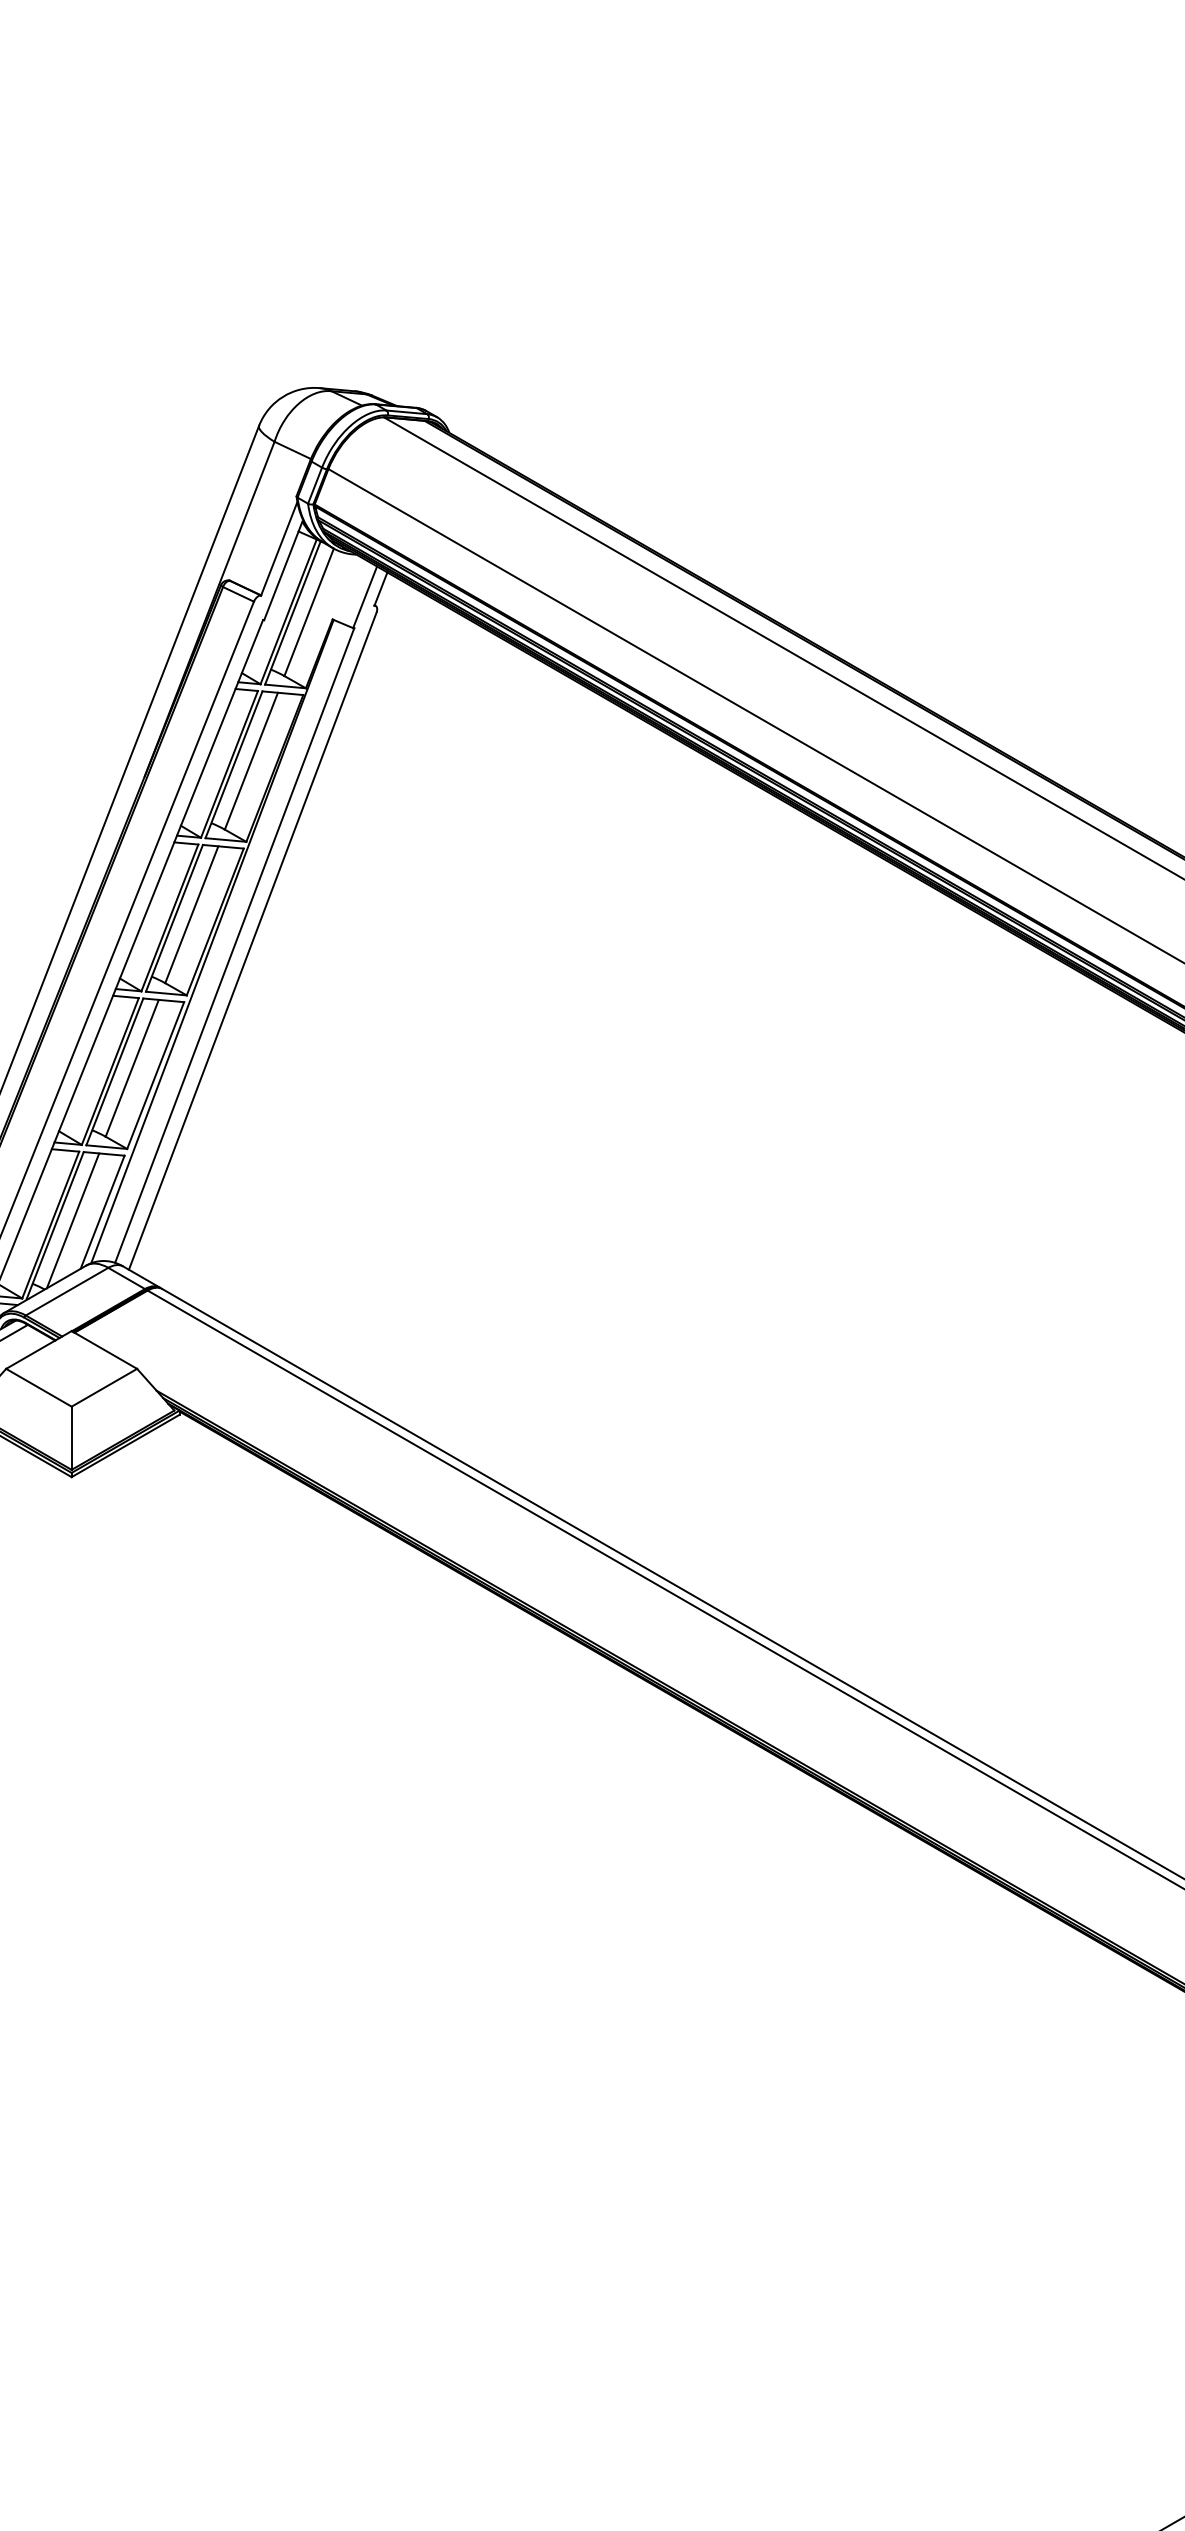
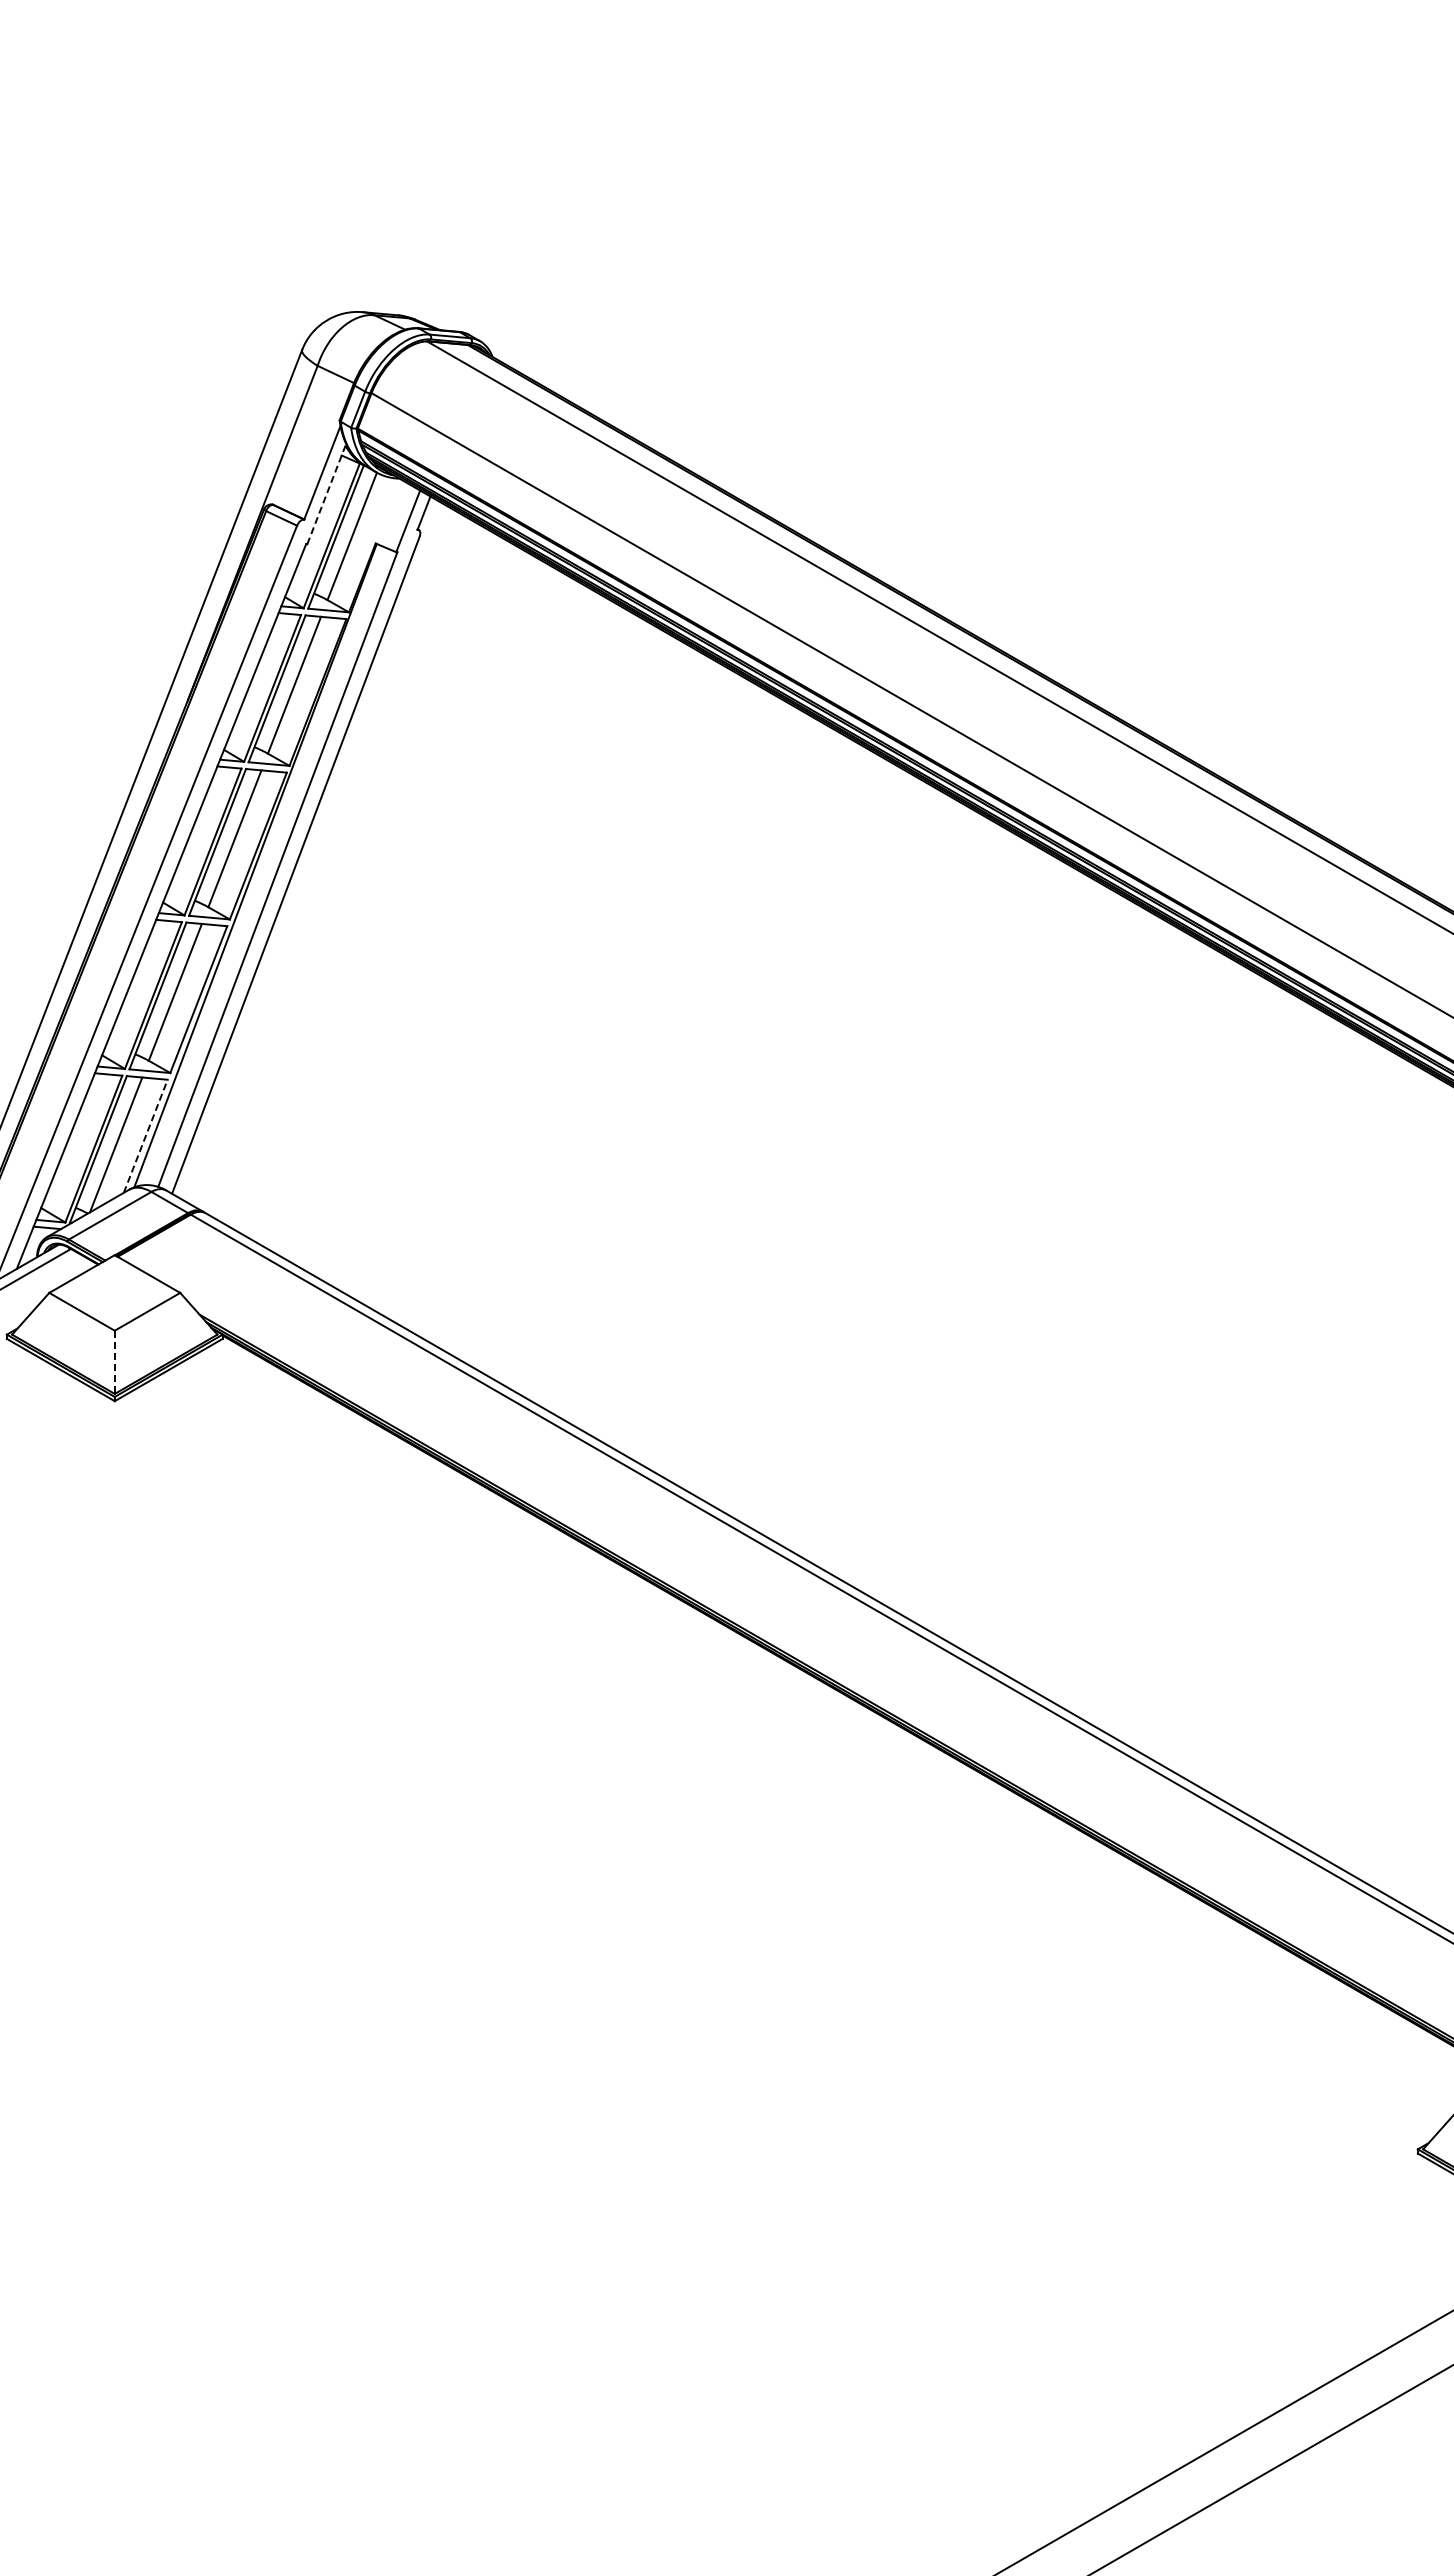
line: (283, 570) -> (326, 494), solid -> dashed
line: (102, 1212) -> (145, 1136), solid -> dashed
line: (71, 1438) -> (114, 1362), solid -> dashed

